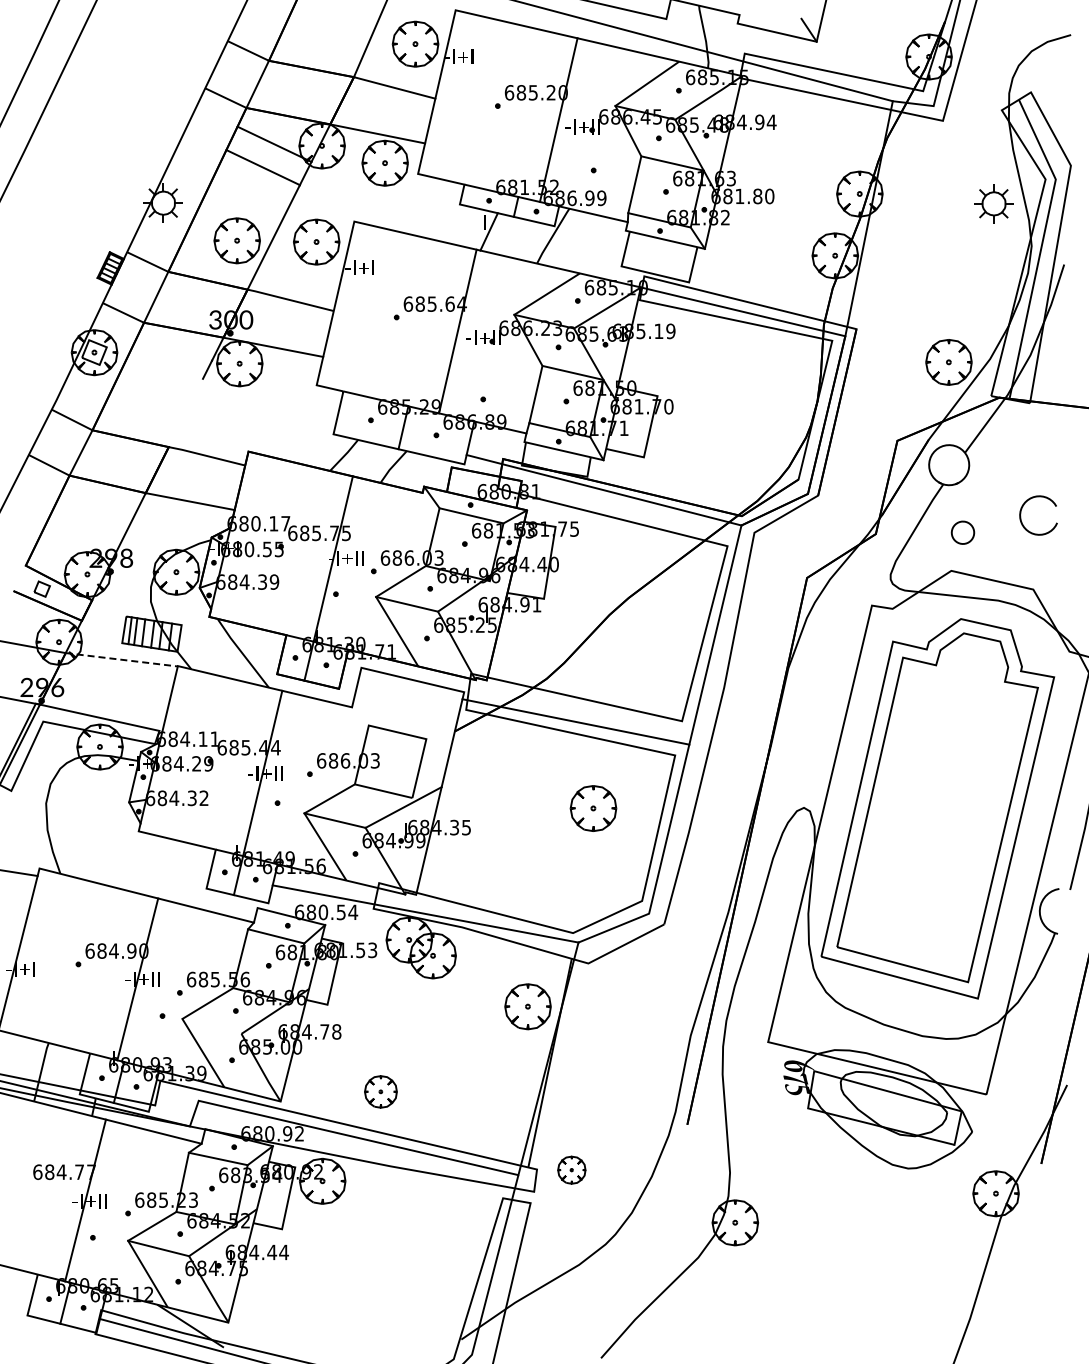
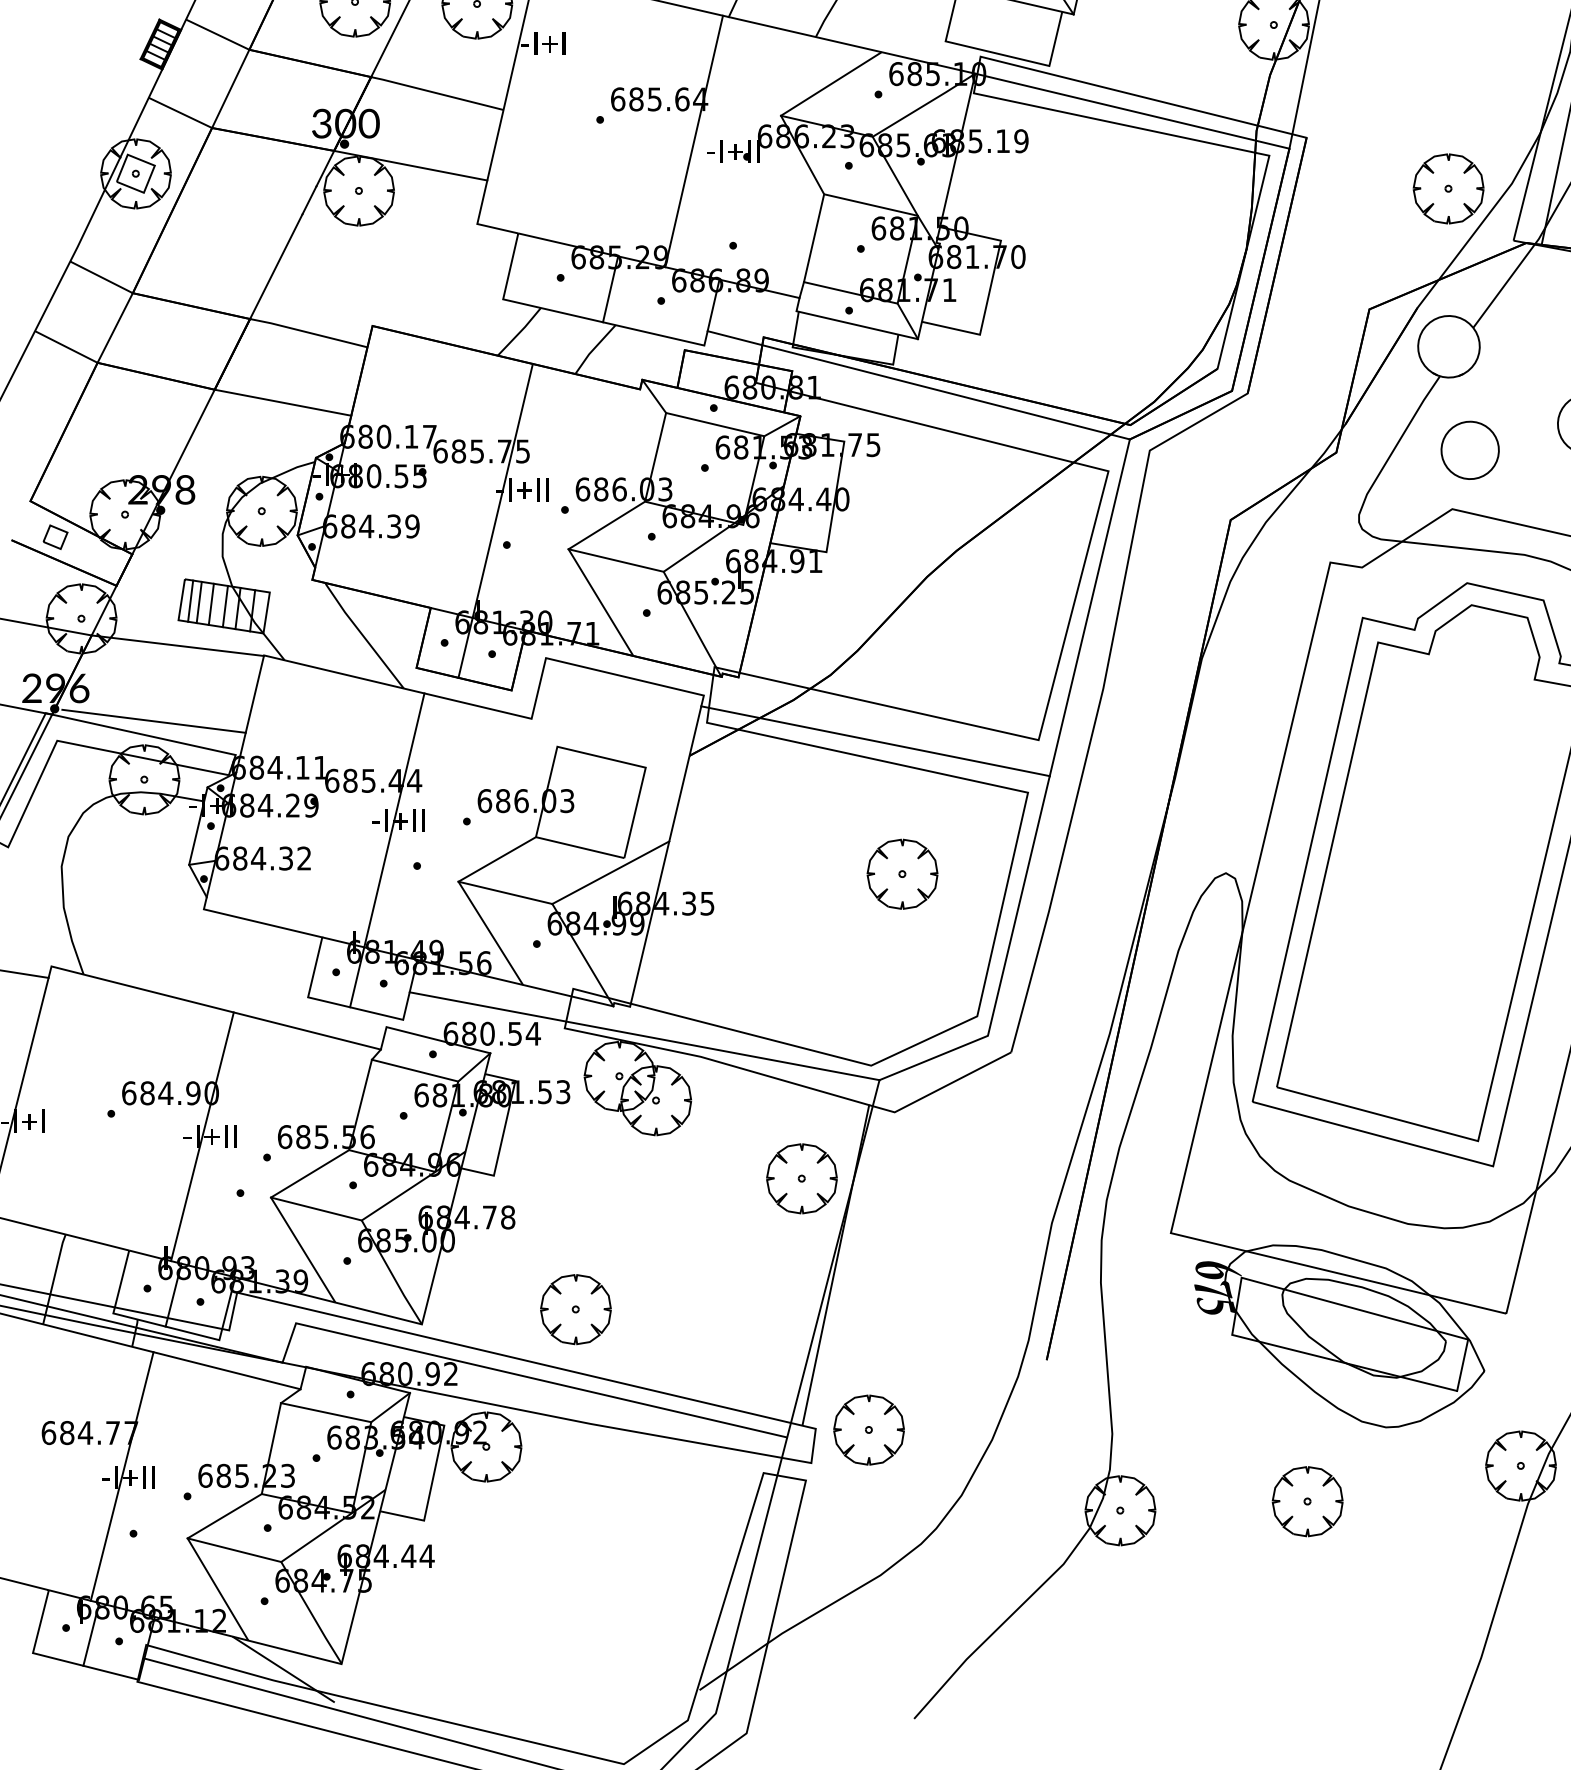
line: (185, 412) -> (275, 265), added
part: (962, 532) -> (1469, 450), size x1.67
line: (122, 659) -> (178, 645), dashed -> solid
line: (105, 708) -> (152, 720), added
line: (211, 1025) -> (315, 1207), added
part: (380, 1091) -> (575, 1308), size x1.43
part: (571, 1169) -> (868, 1428), size x1.67
part: (856, 1216) -> (1306, 1501), added

